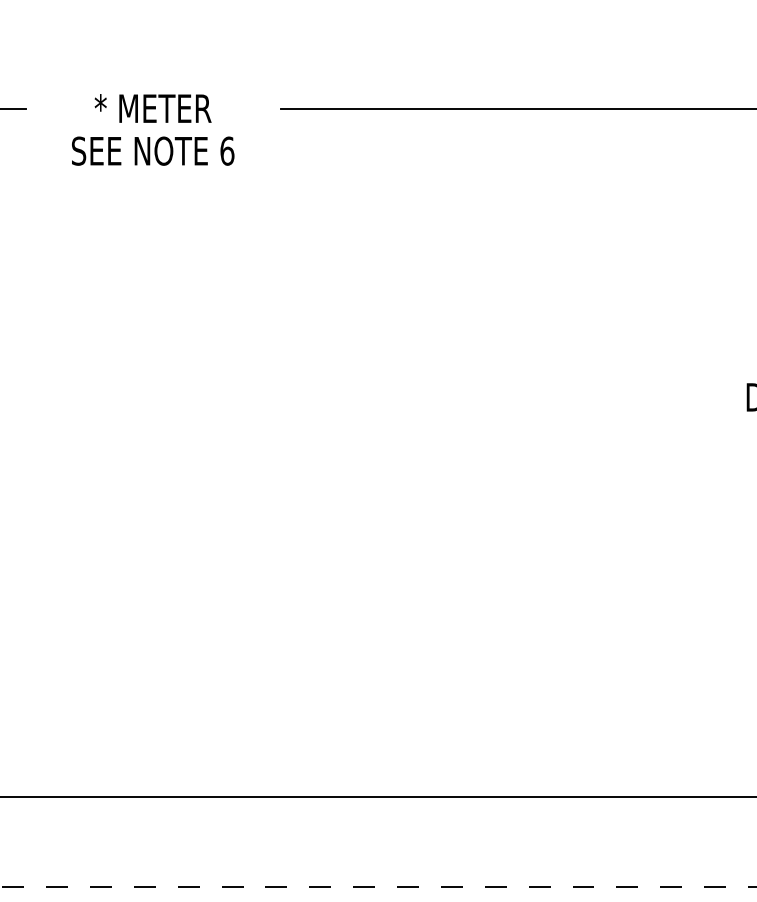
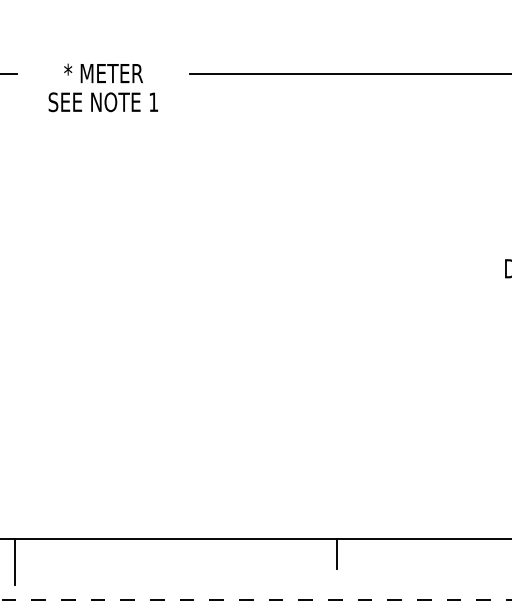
text: (226, 151) -> (153, 102), 6 -> 1
line: (497, 818) -> (336, 553), added
line: (22, 830) -> (15, 561), added

